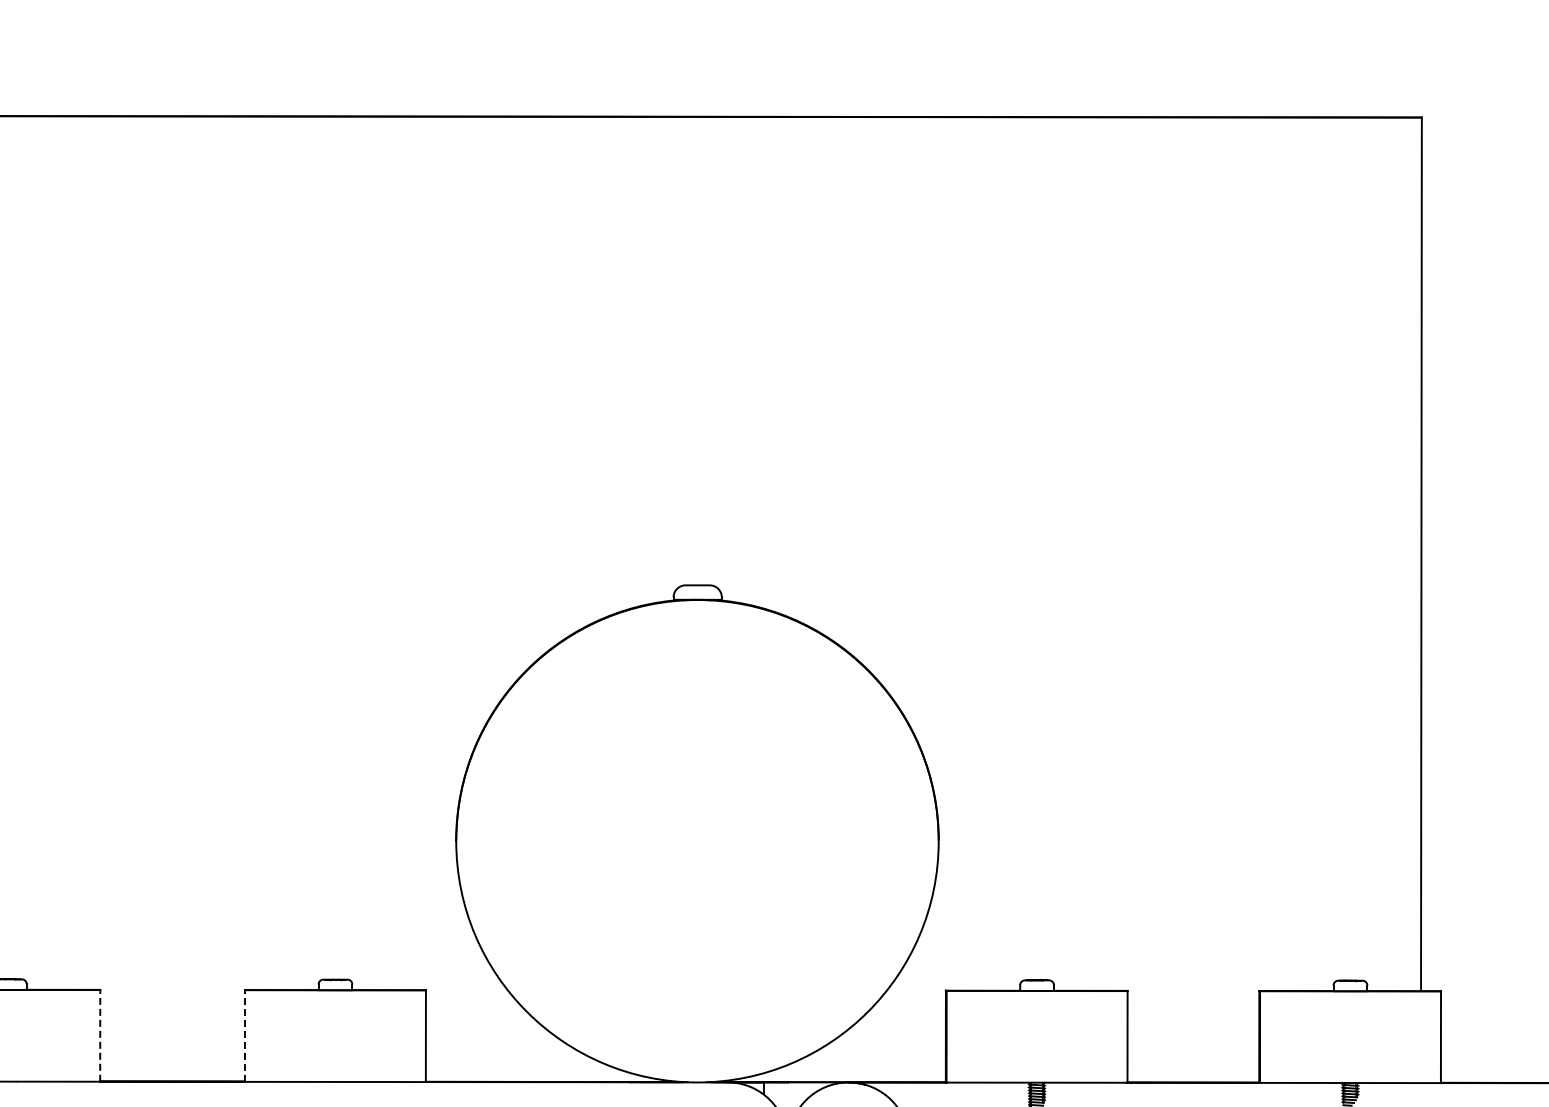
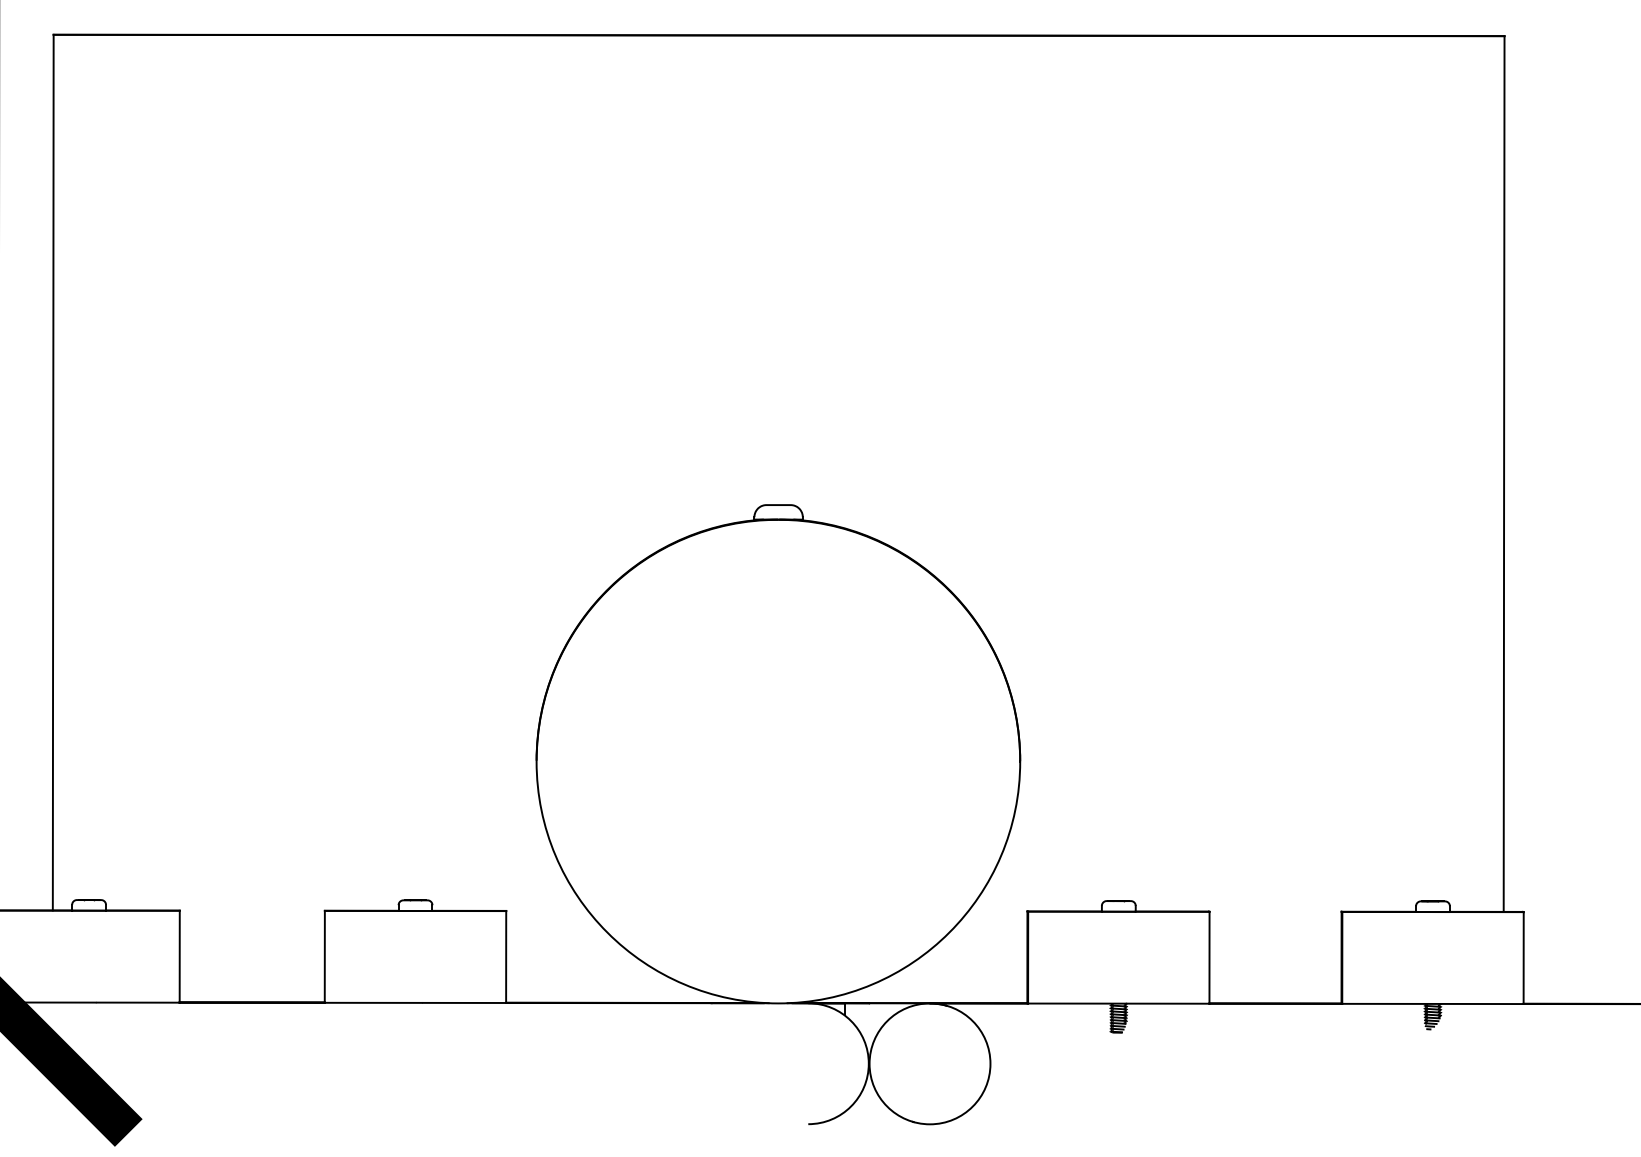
line: (100, 1035) -> (179, 956), dashed -> solid
line: (244, 1035) -> (324, 956), dashed -> solid

